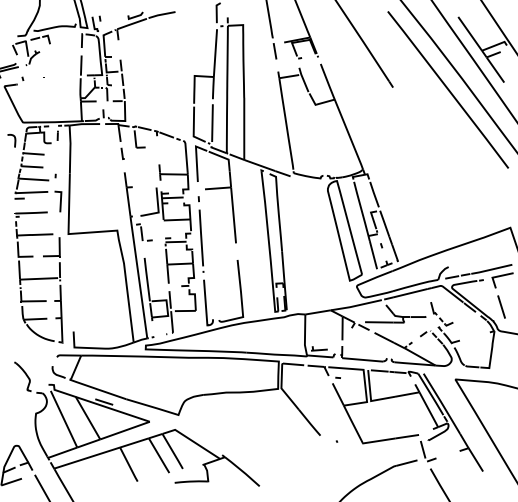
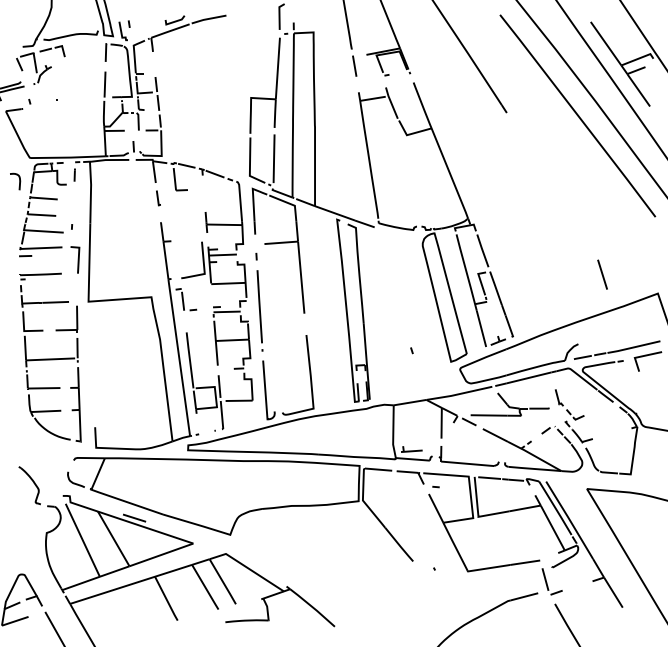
line: (381, 245) -> (411, 350), moved
line: (501, 306) -> (602, 274), moved

